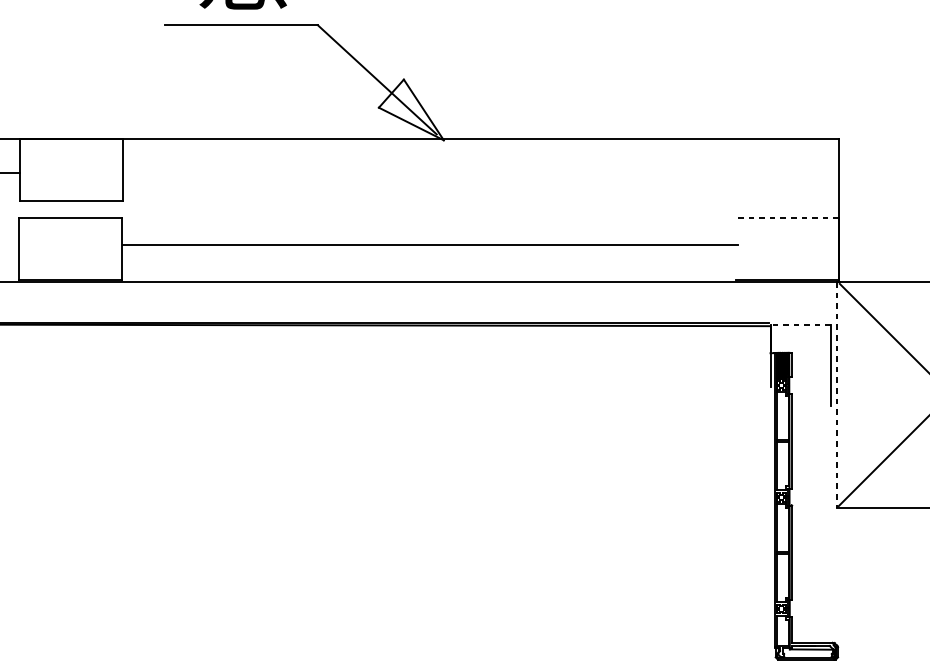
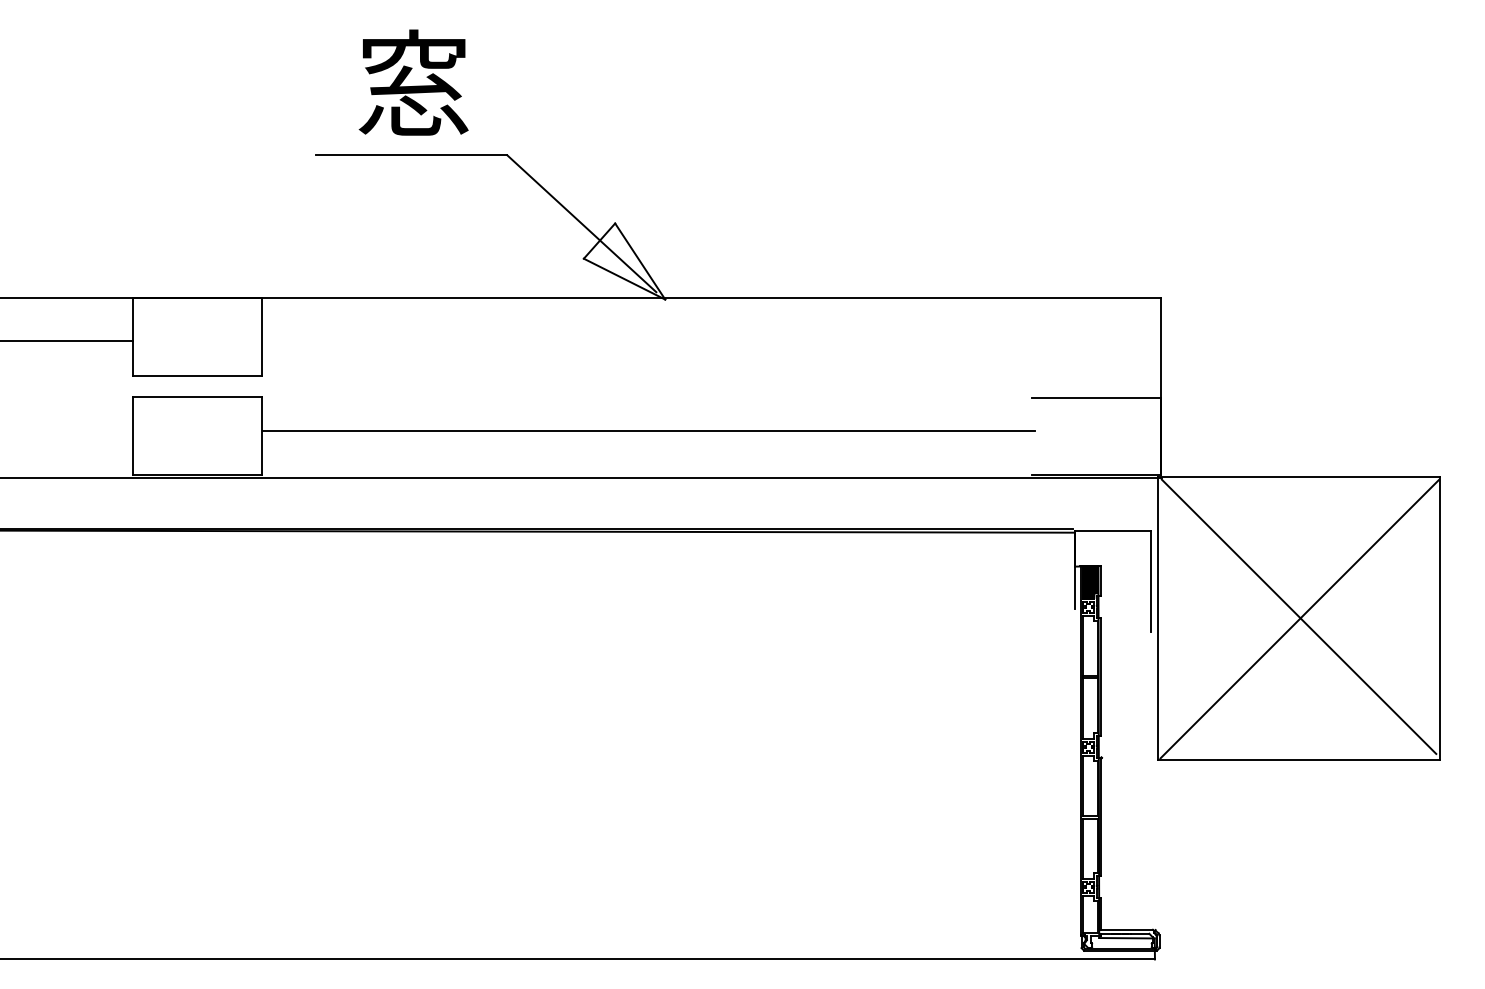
line: (786, 218) -> (1095, 397), dashed -> solid
line: (800, 325) -> (1112, 531), dashed -> solid
line: (836, 395) -> (1157, 619), dashed -> solid

